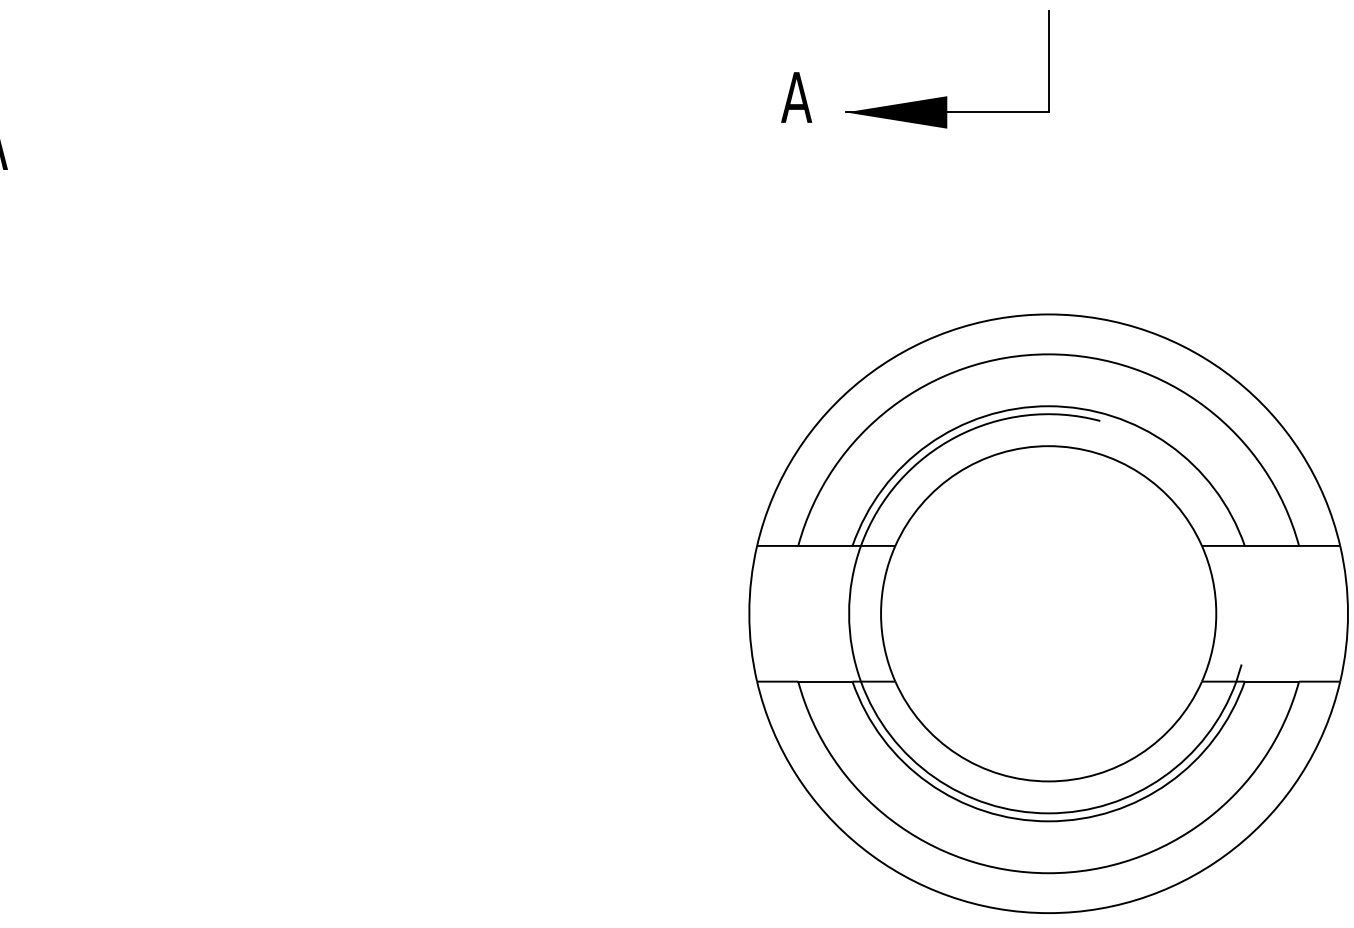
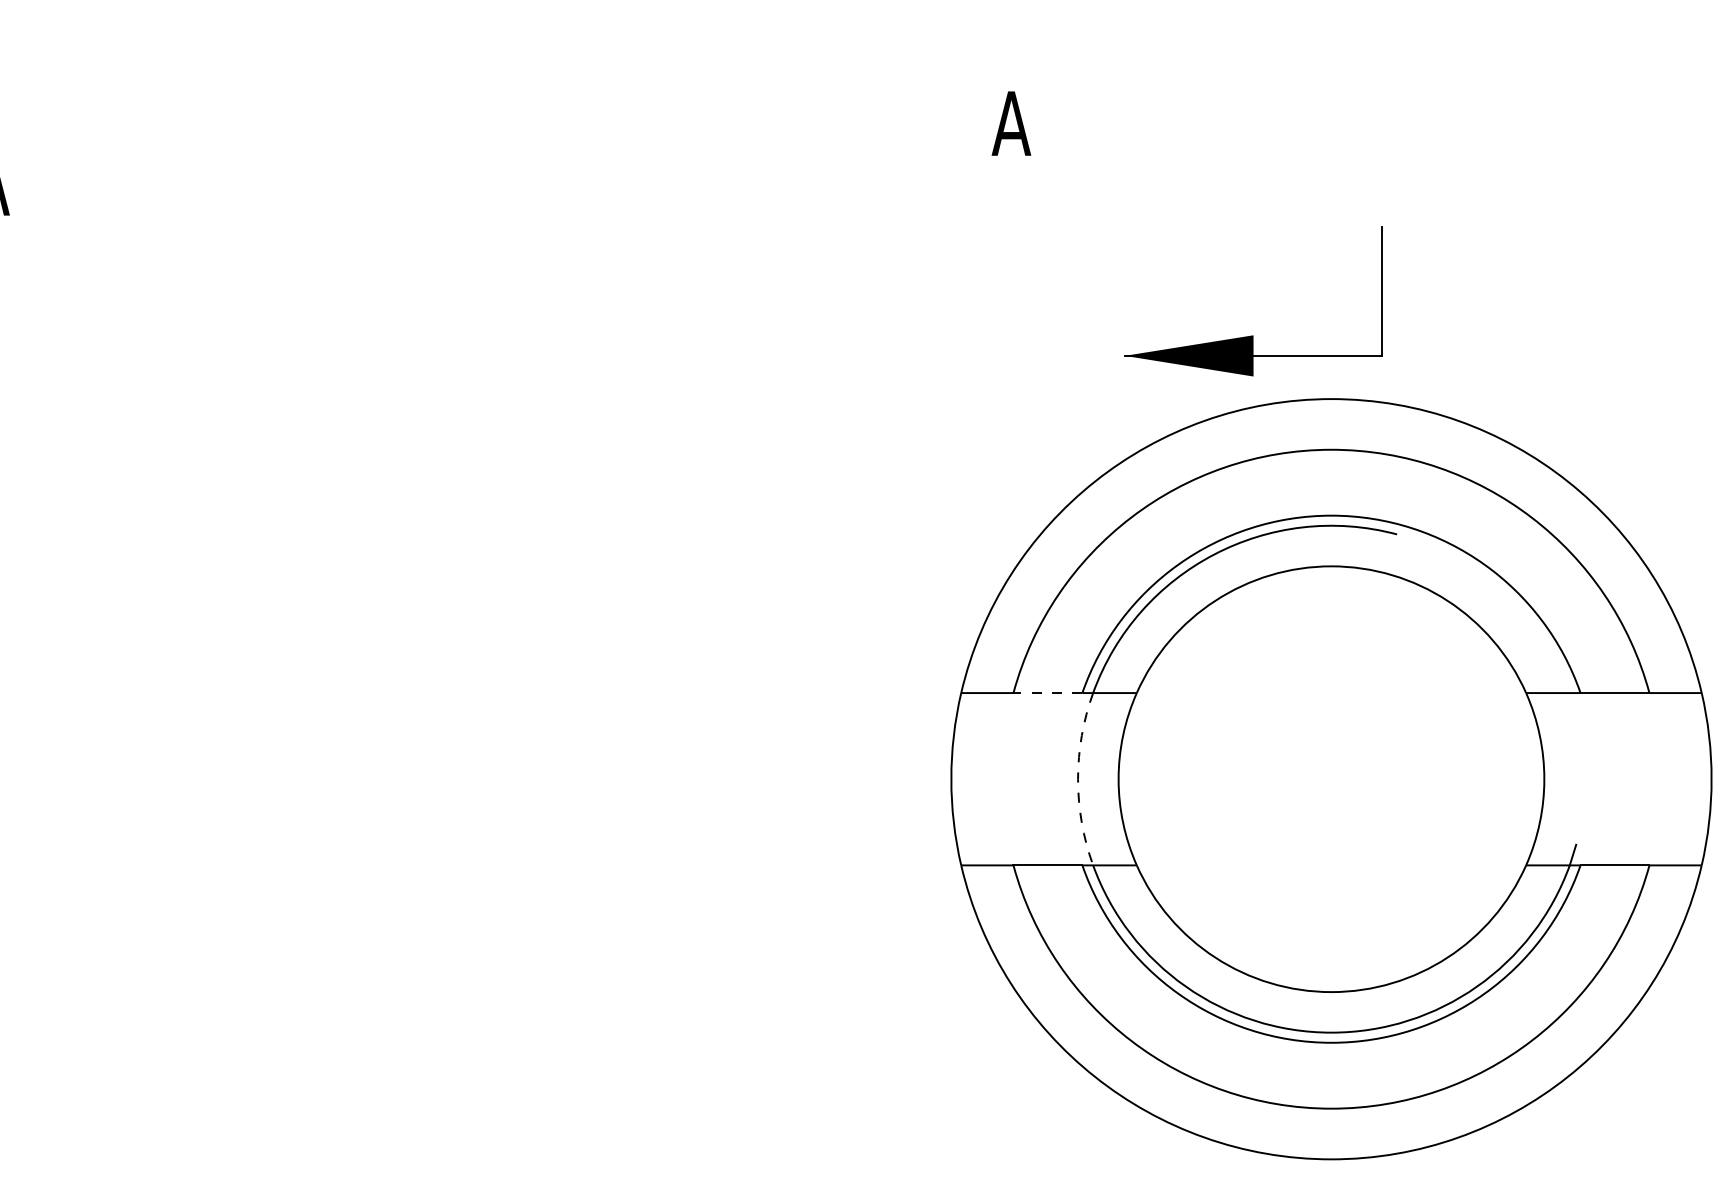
part: (947, 96) -> (1253, 335), moved
line: (824, 545) -> (1046, 692), solid -> dashed
arc: (849, 613) -> (1078, 778), solid -> dashed

